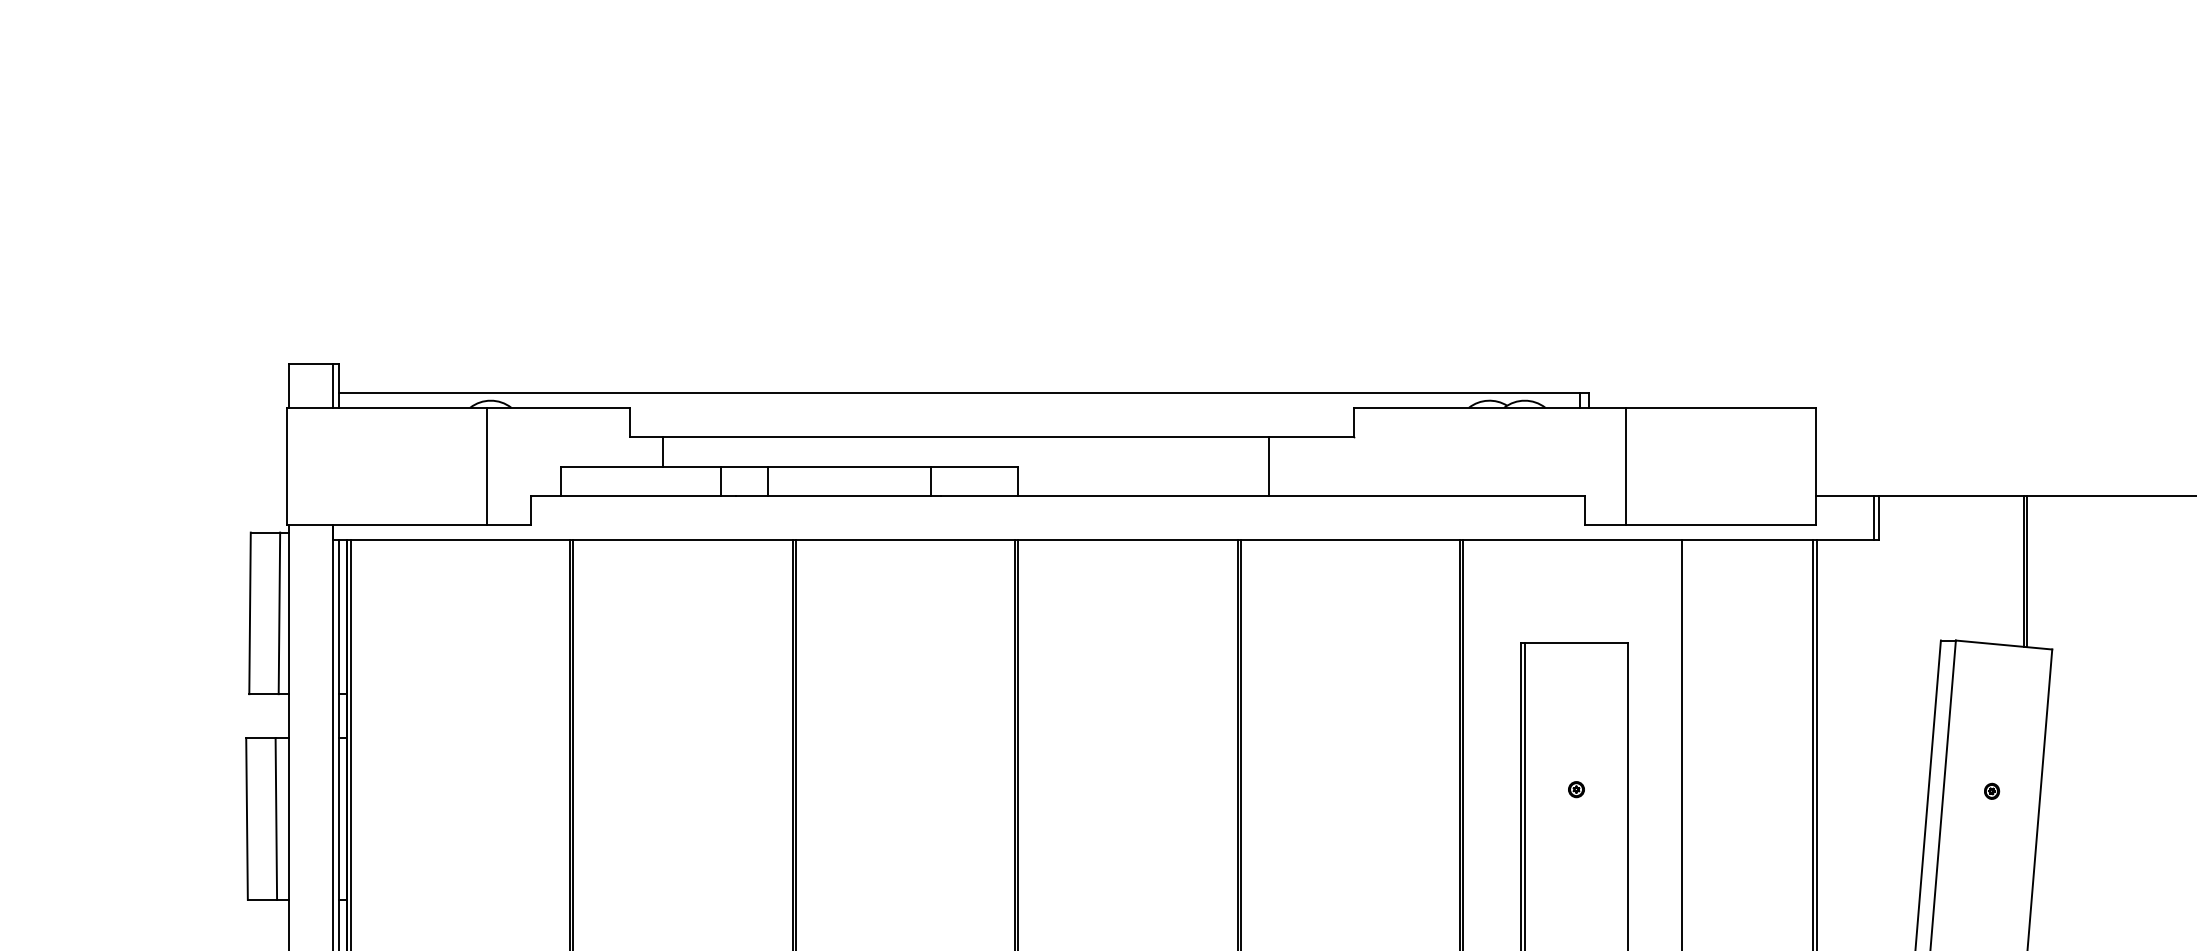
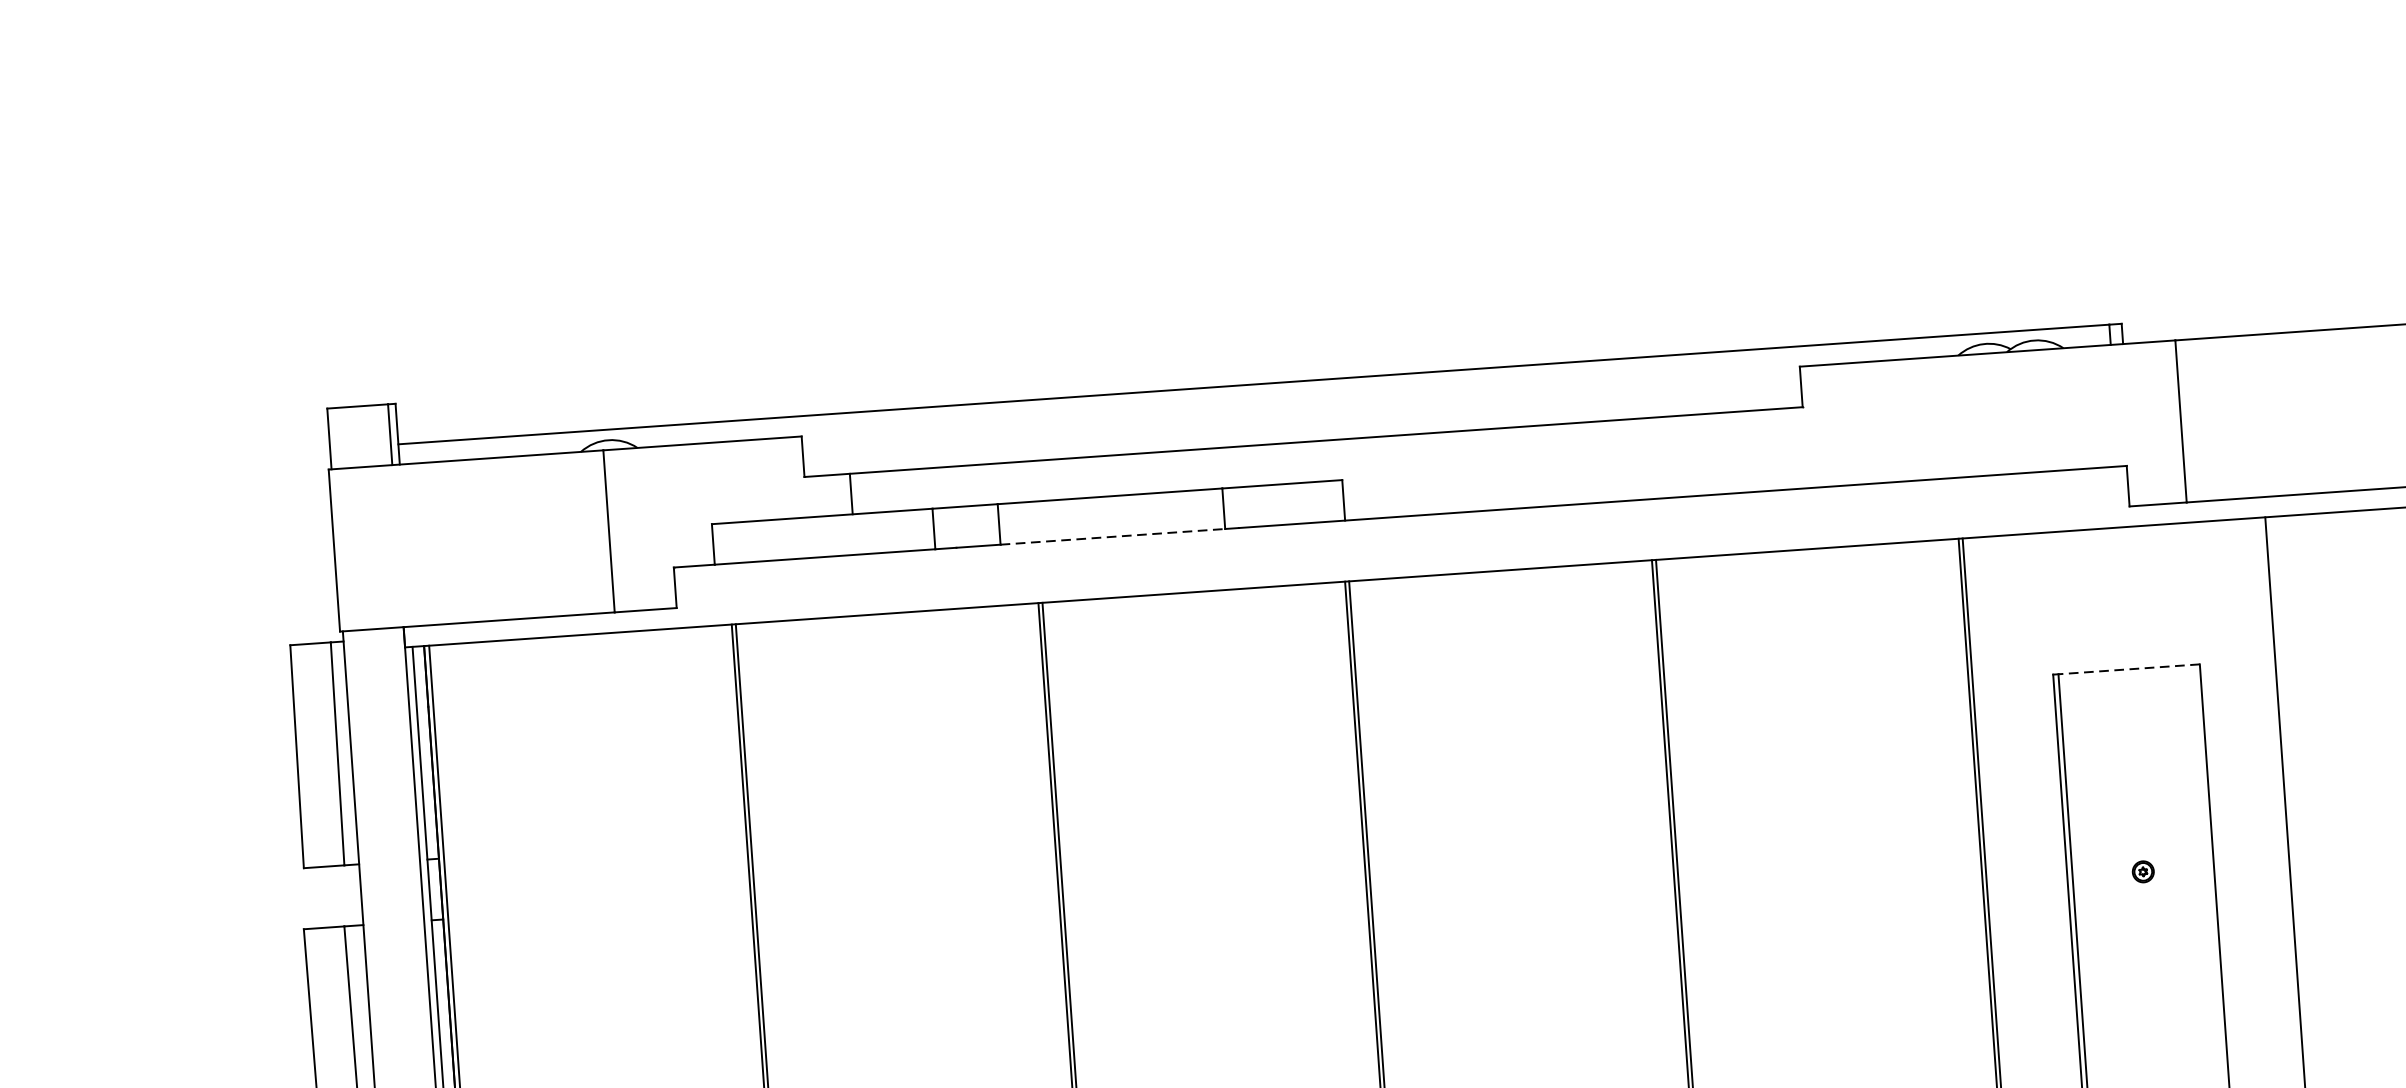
line: (1269, 466) -> (1688, 455), removed
line: (850, 495) -> (1113, 536), solid -> dashed
line: (1576, 642) -> (2129, 668), solid -> dashed

